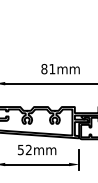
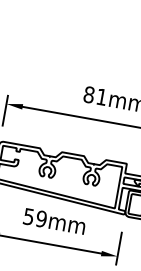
text: (28, 149) -> (41, 218), 52mm -> 59mm

